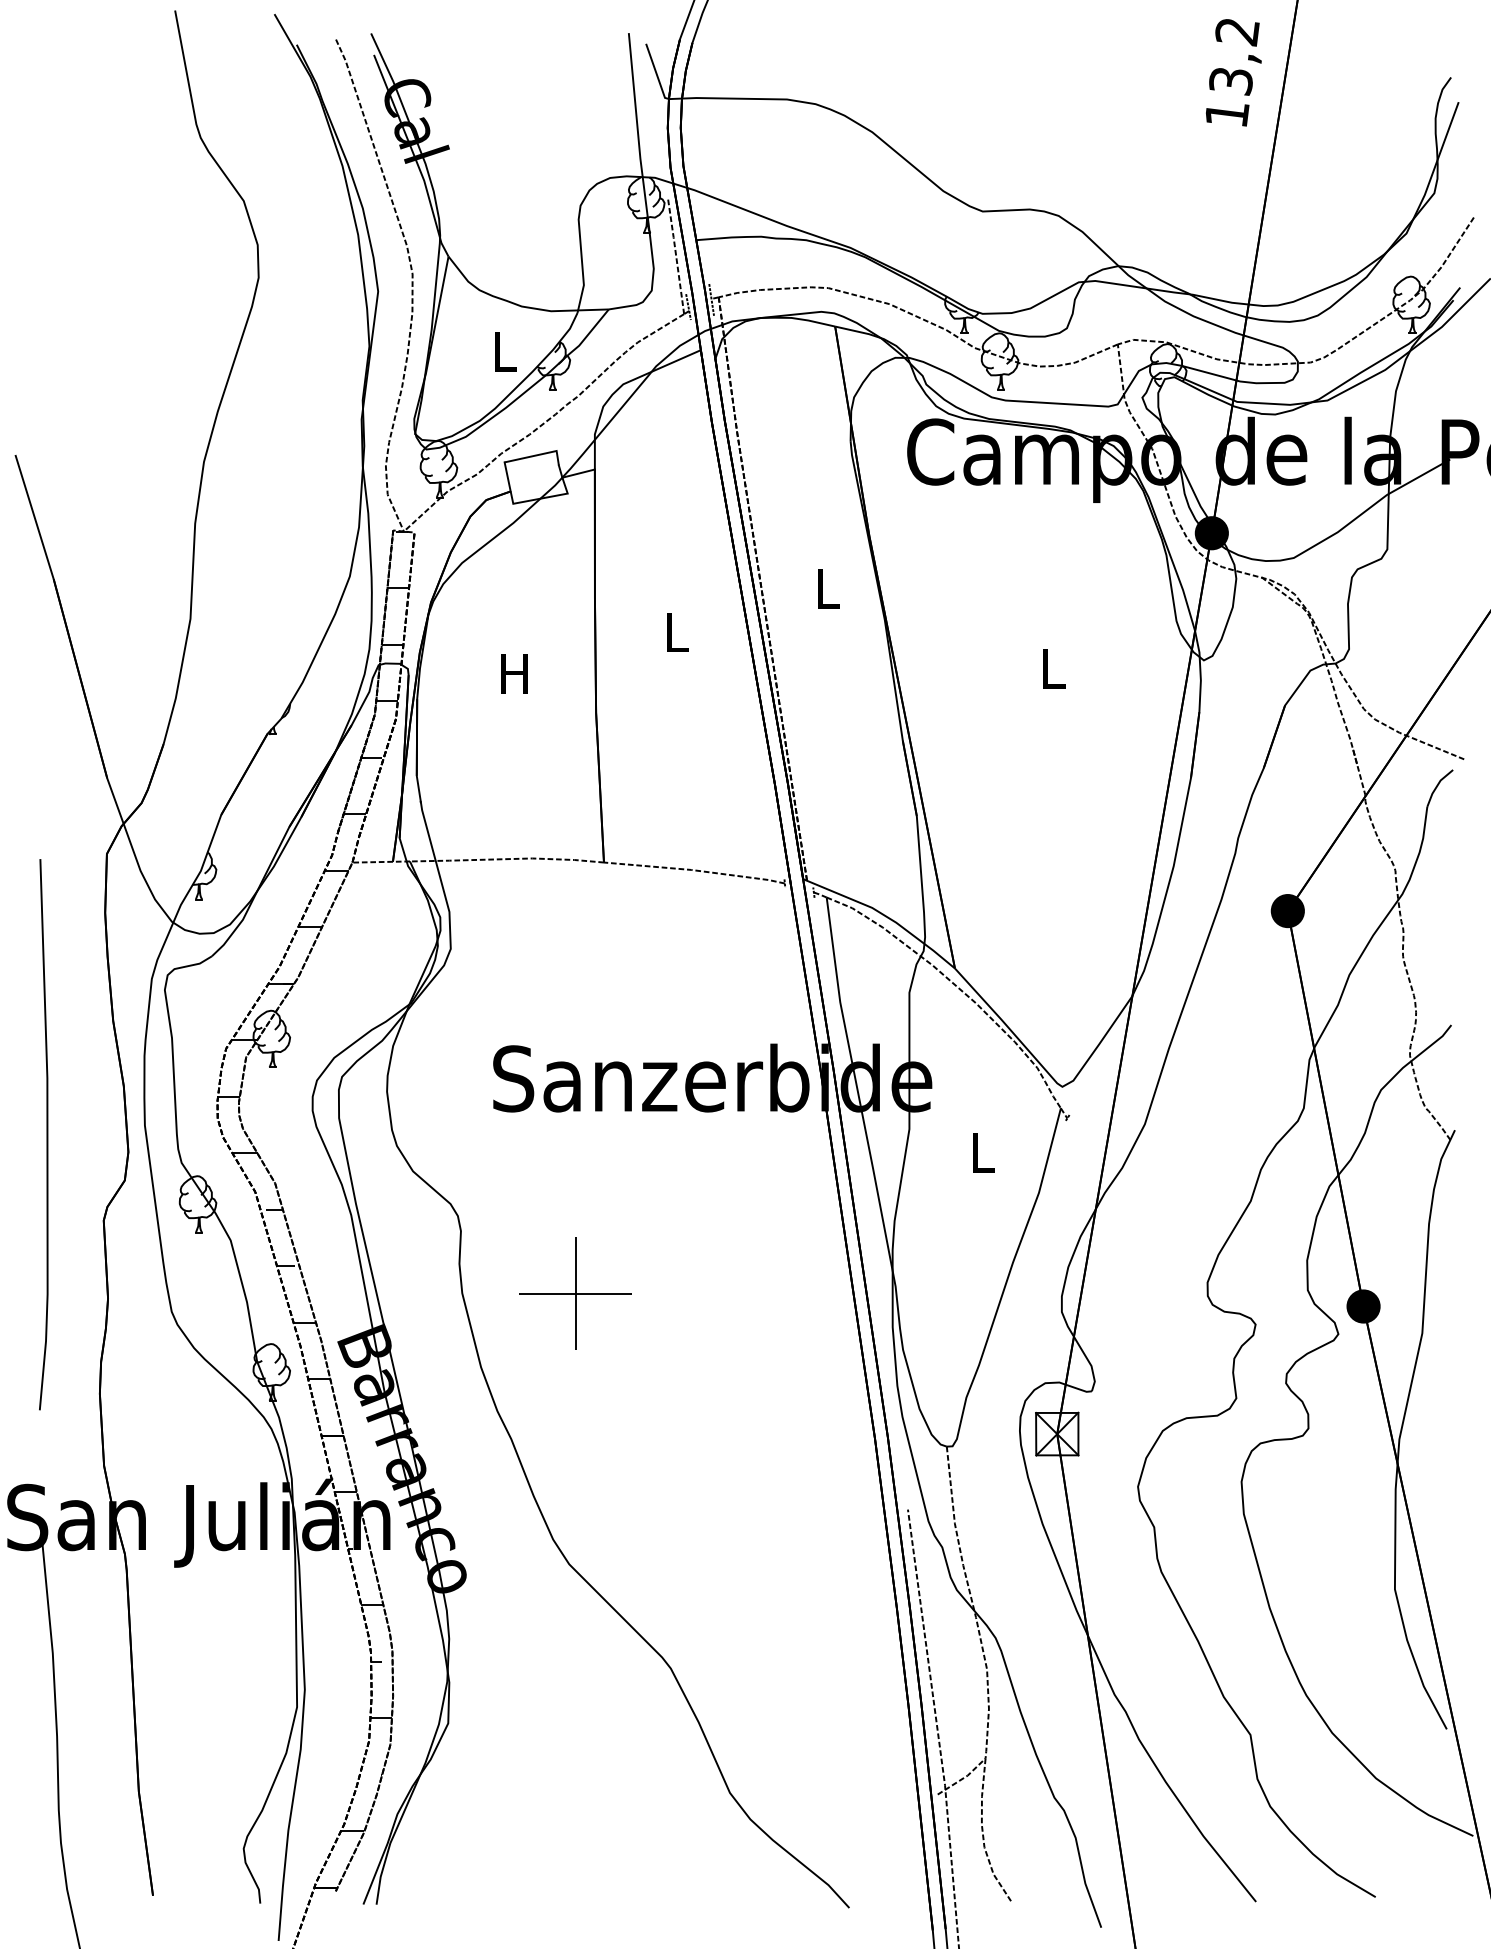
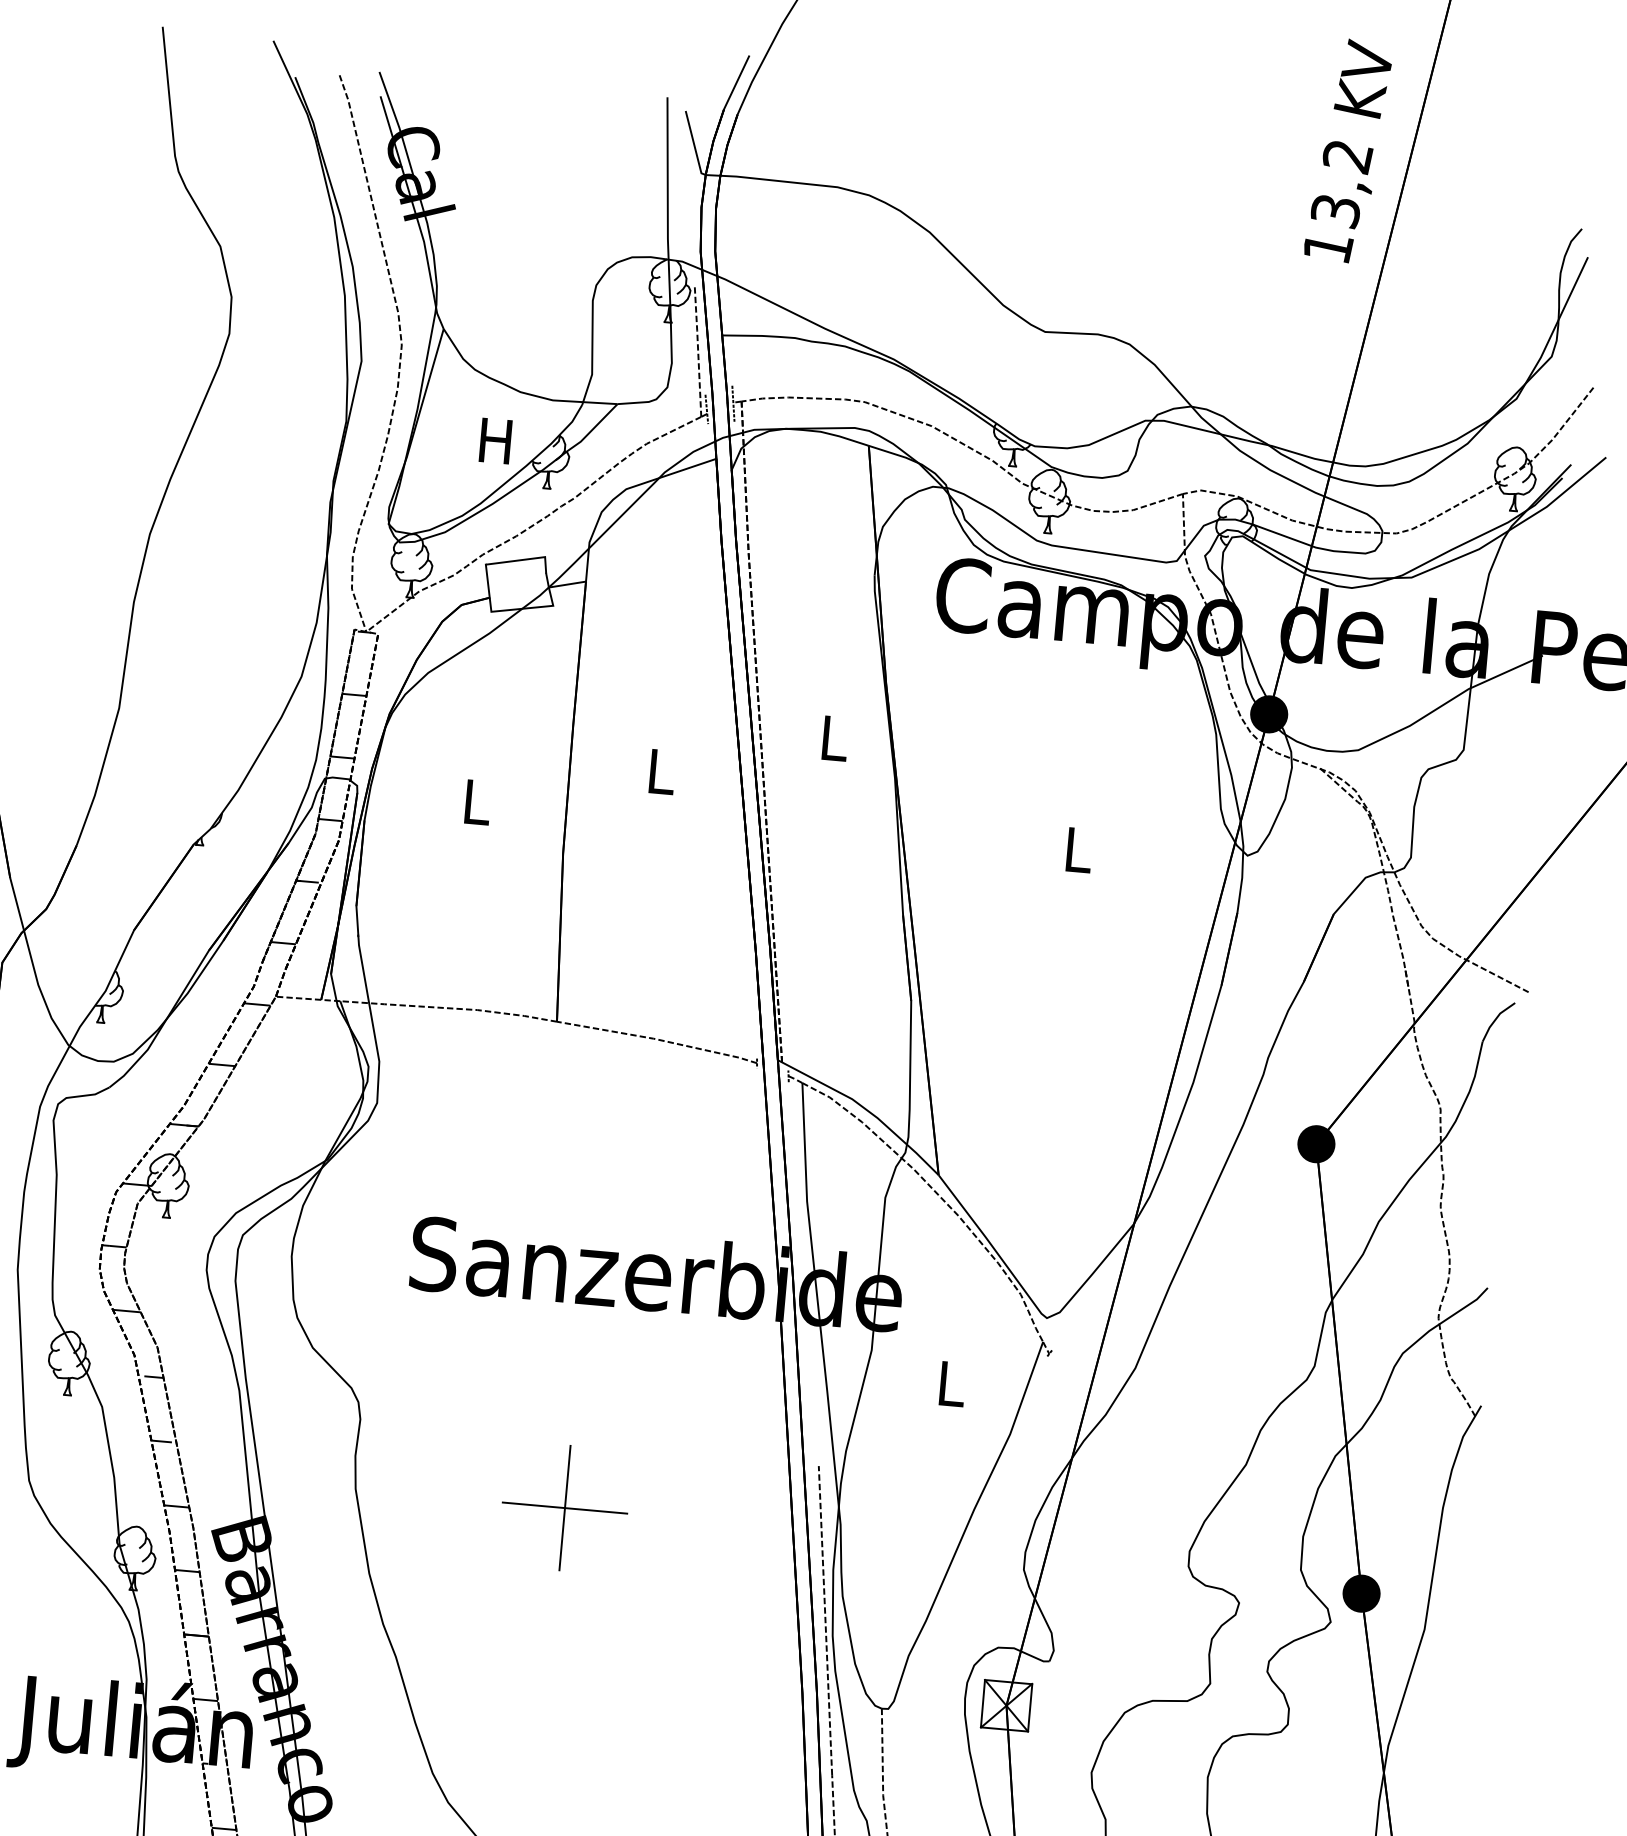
text: (503, 351) -> (495, 440), L -> H
text: (514, 673) -> (475, 801), H -> L
part: (575, 1293) -> (564, 1507), moved
line: (889, 1372) -> (825, 1620), added

